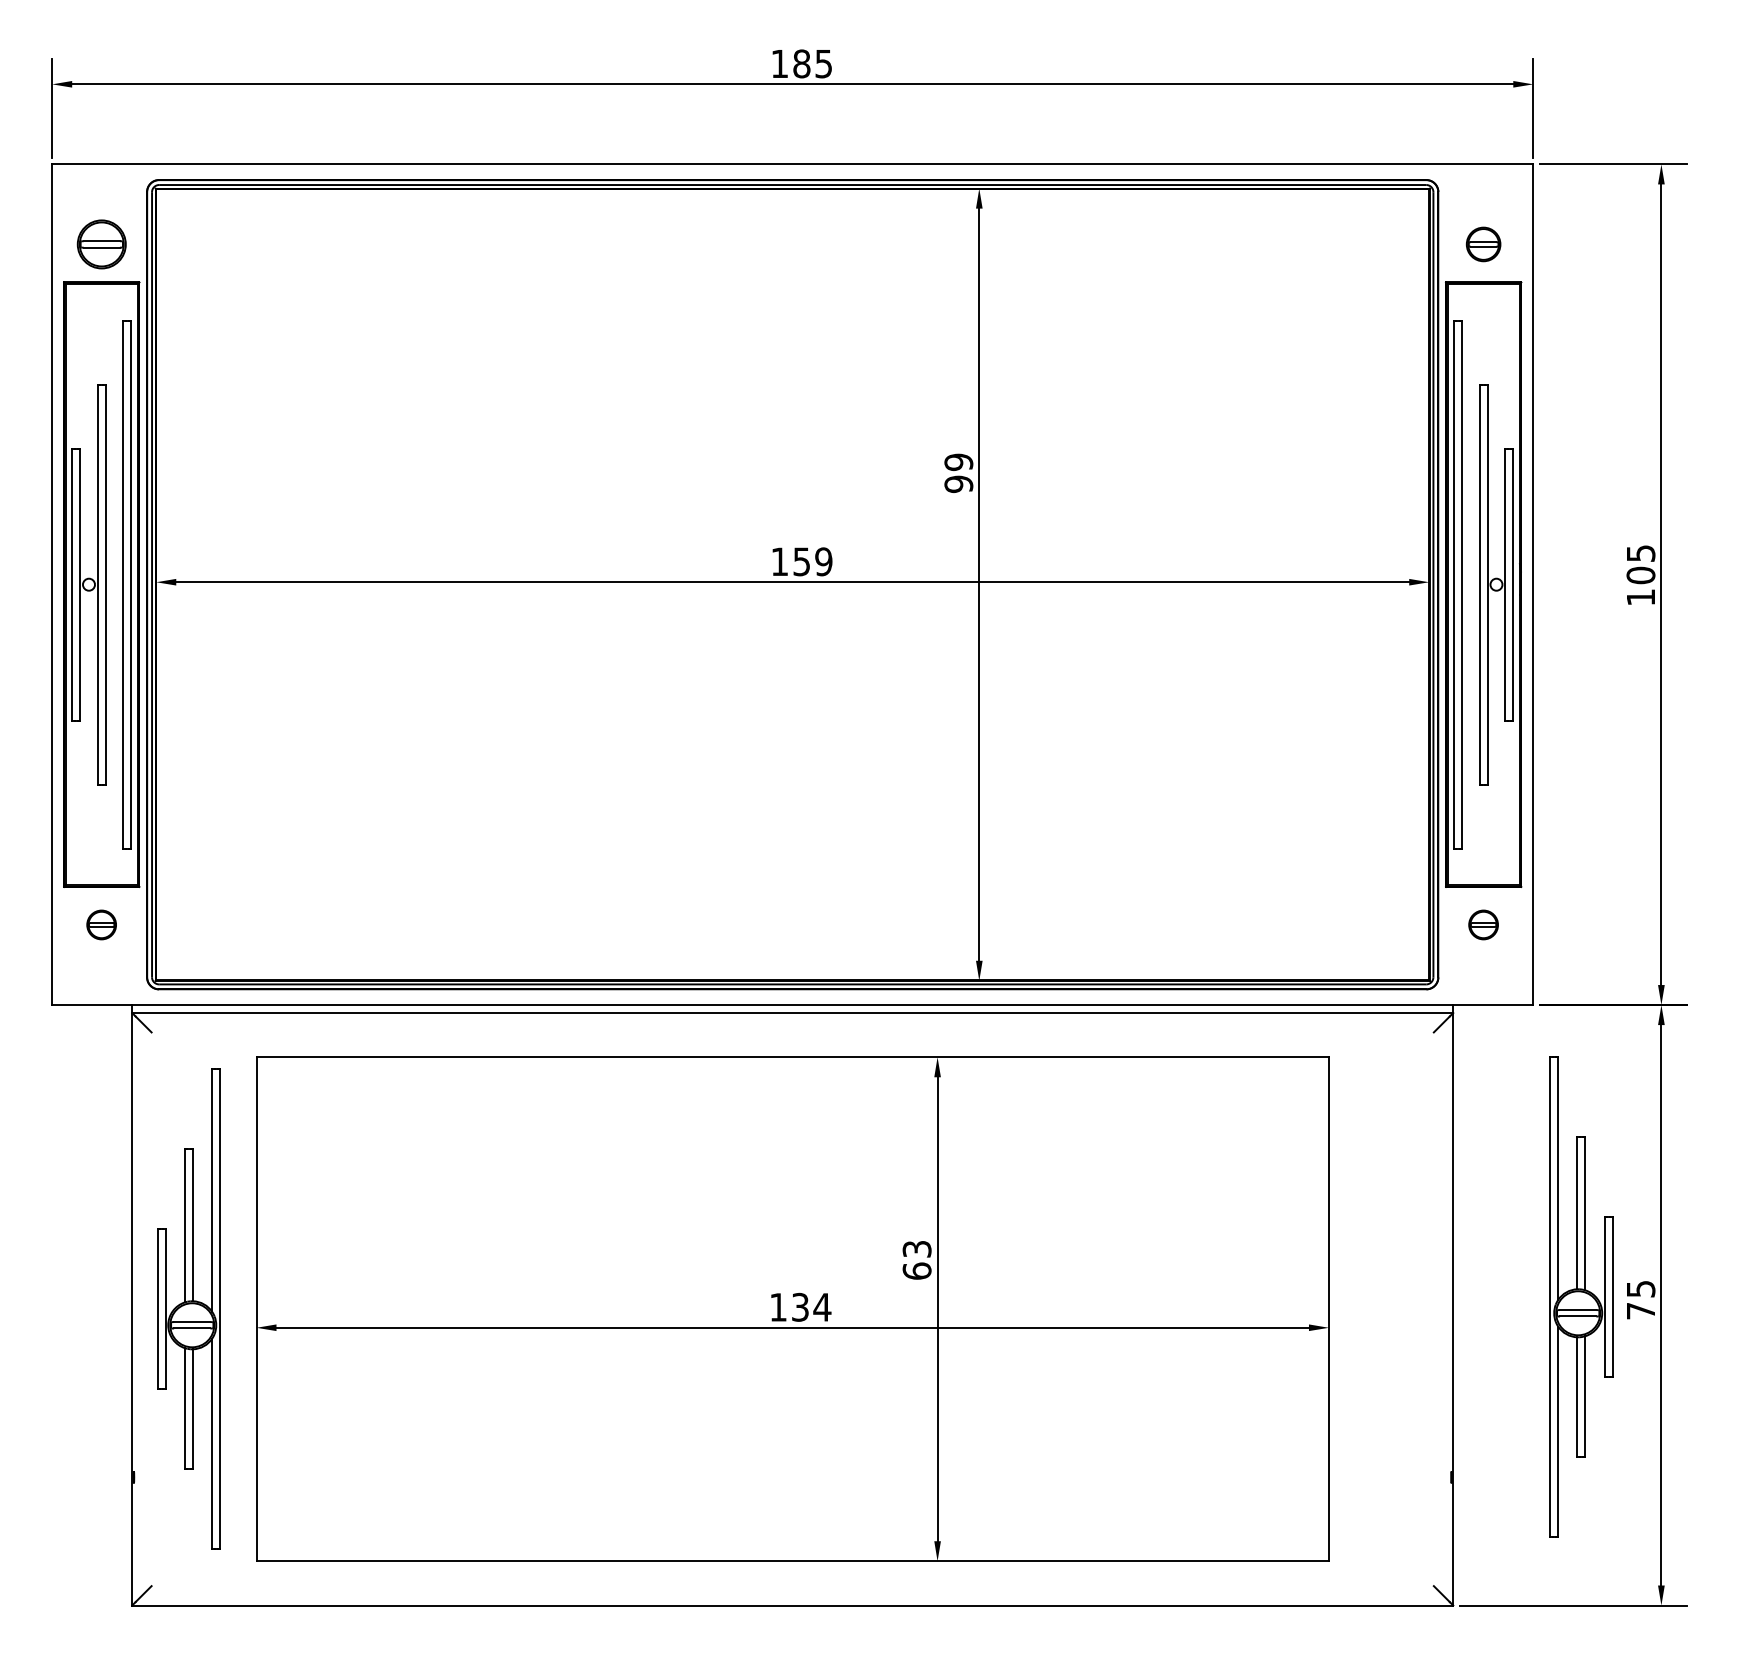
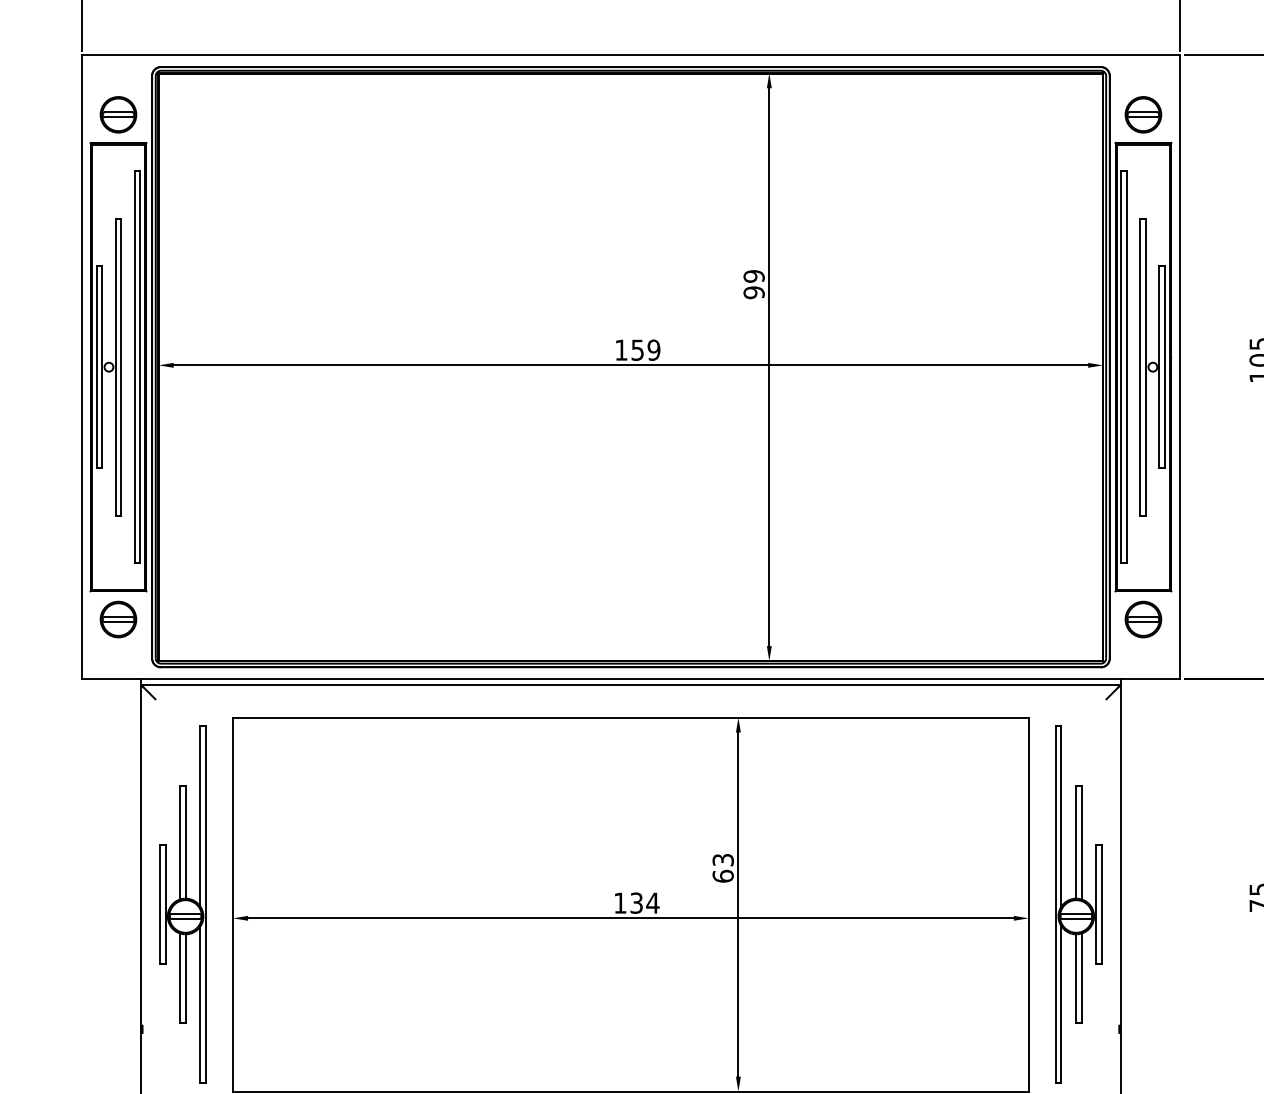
part: (1483, 244) -> (1143, 114), size x1.43
part: (101, 924) -> (118, 619), size x1.67
part: (1483, 924) -> (1143, 619), size x1.67
part: (1581, 1296) -> (1078, 904), moved

